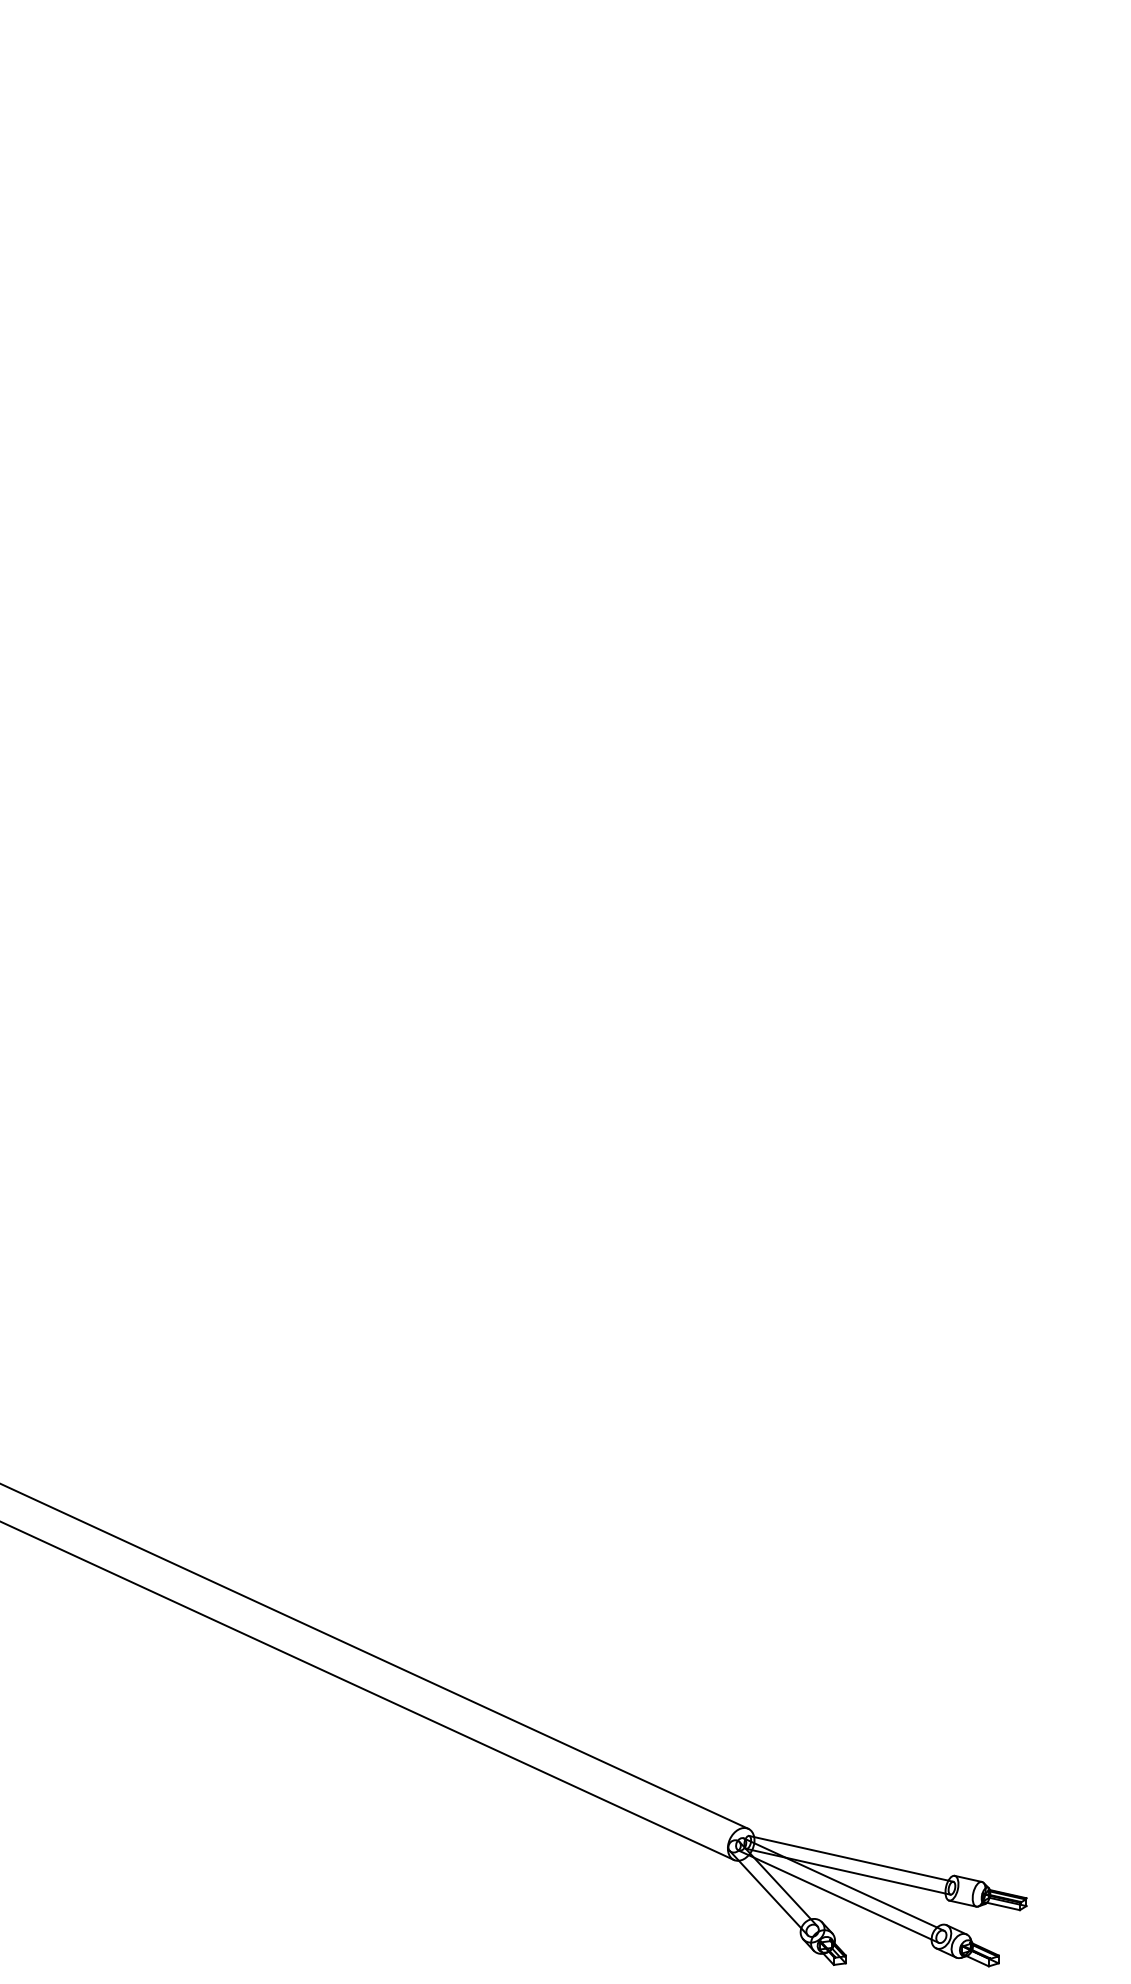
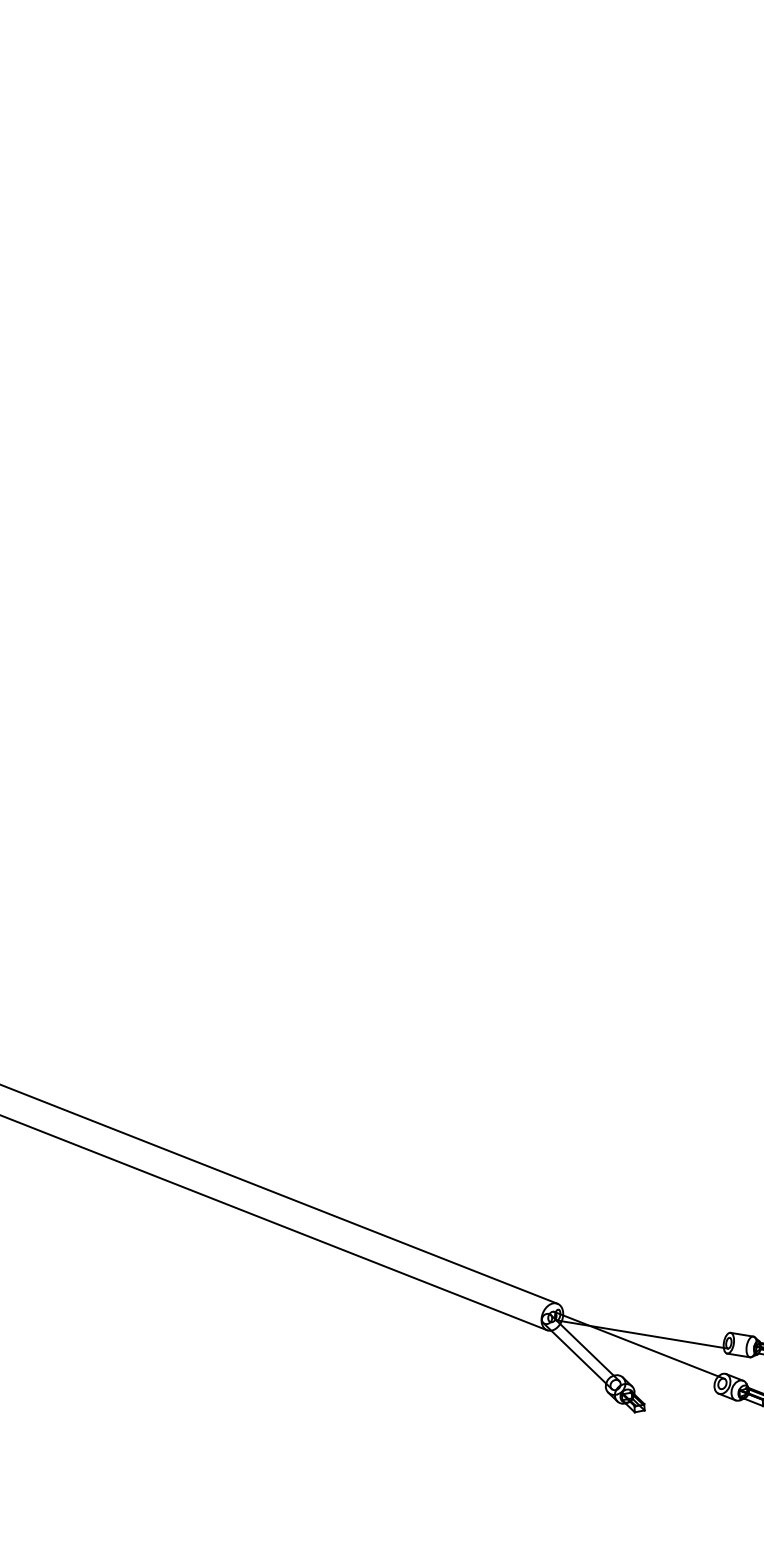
line: (851, 1858) -> (644, 1323), removed
line: (838, 1896) -> (635, 1355), removed

